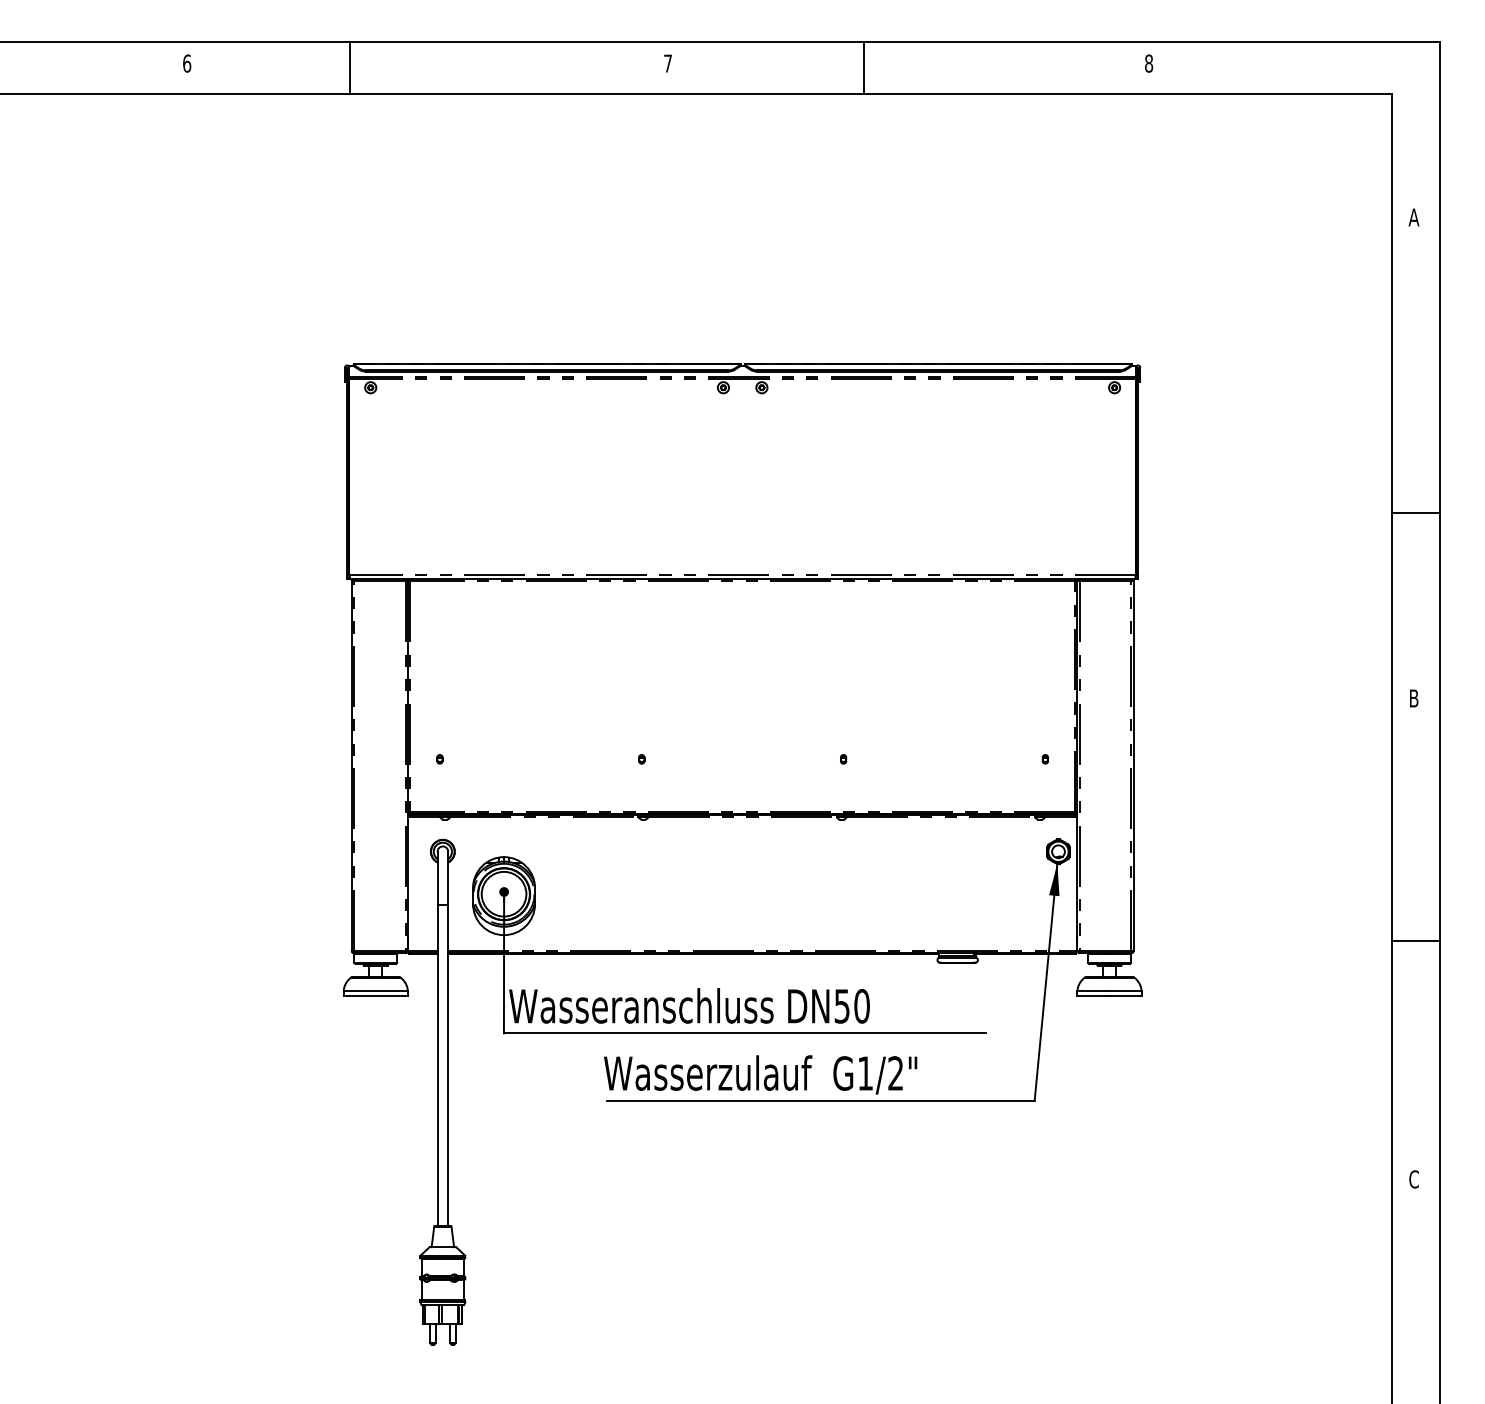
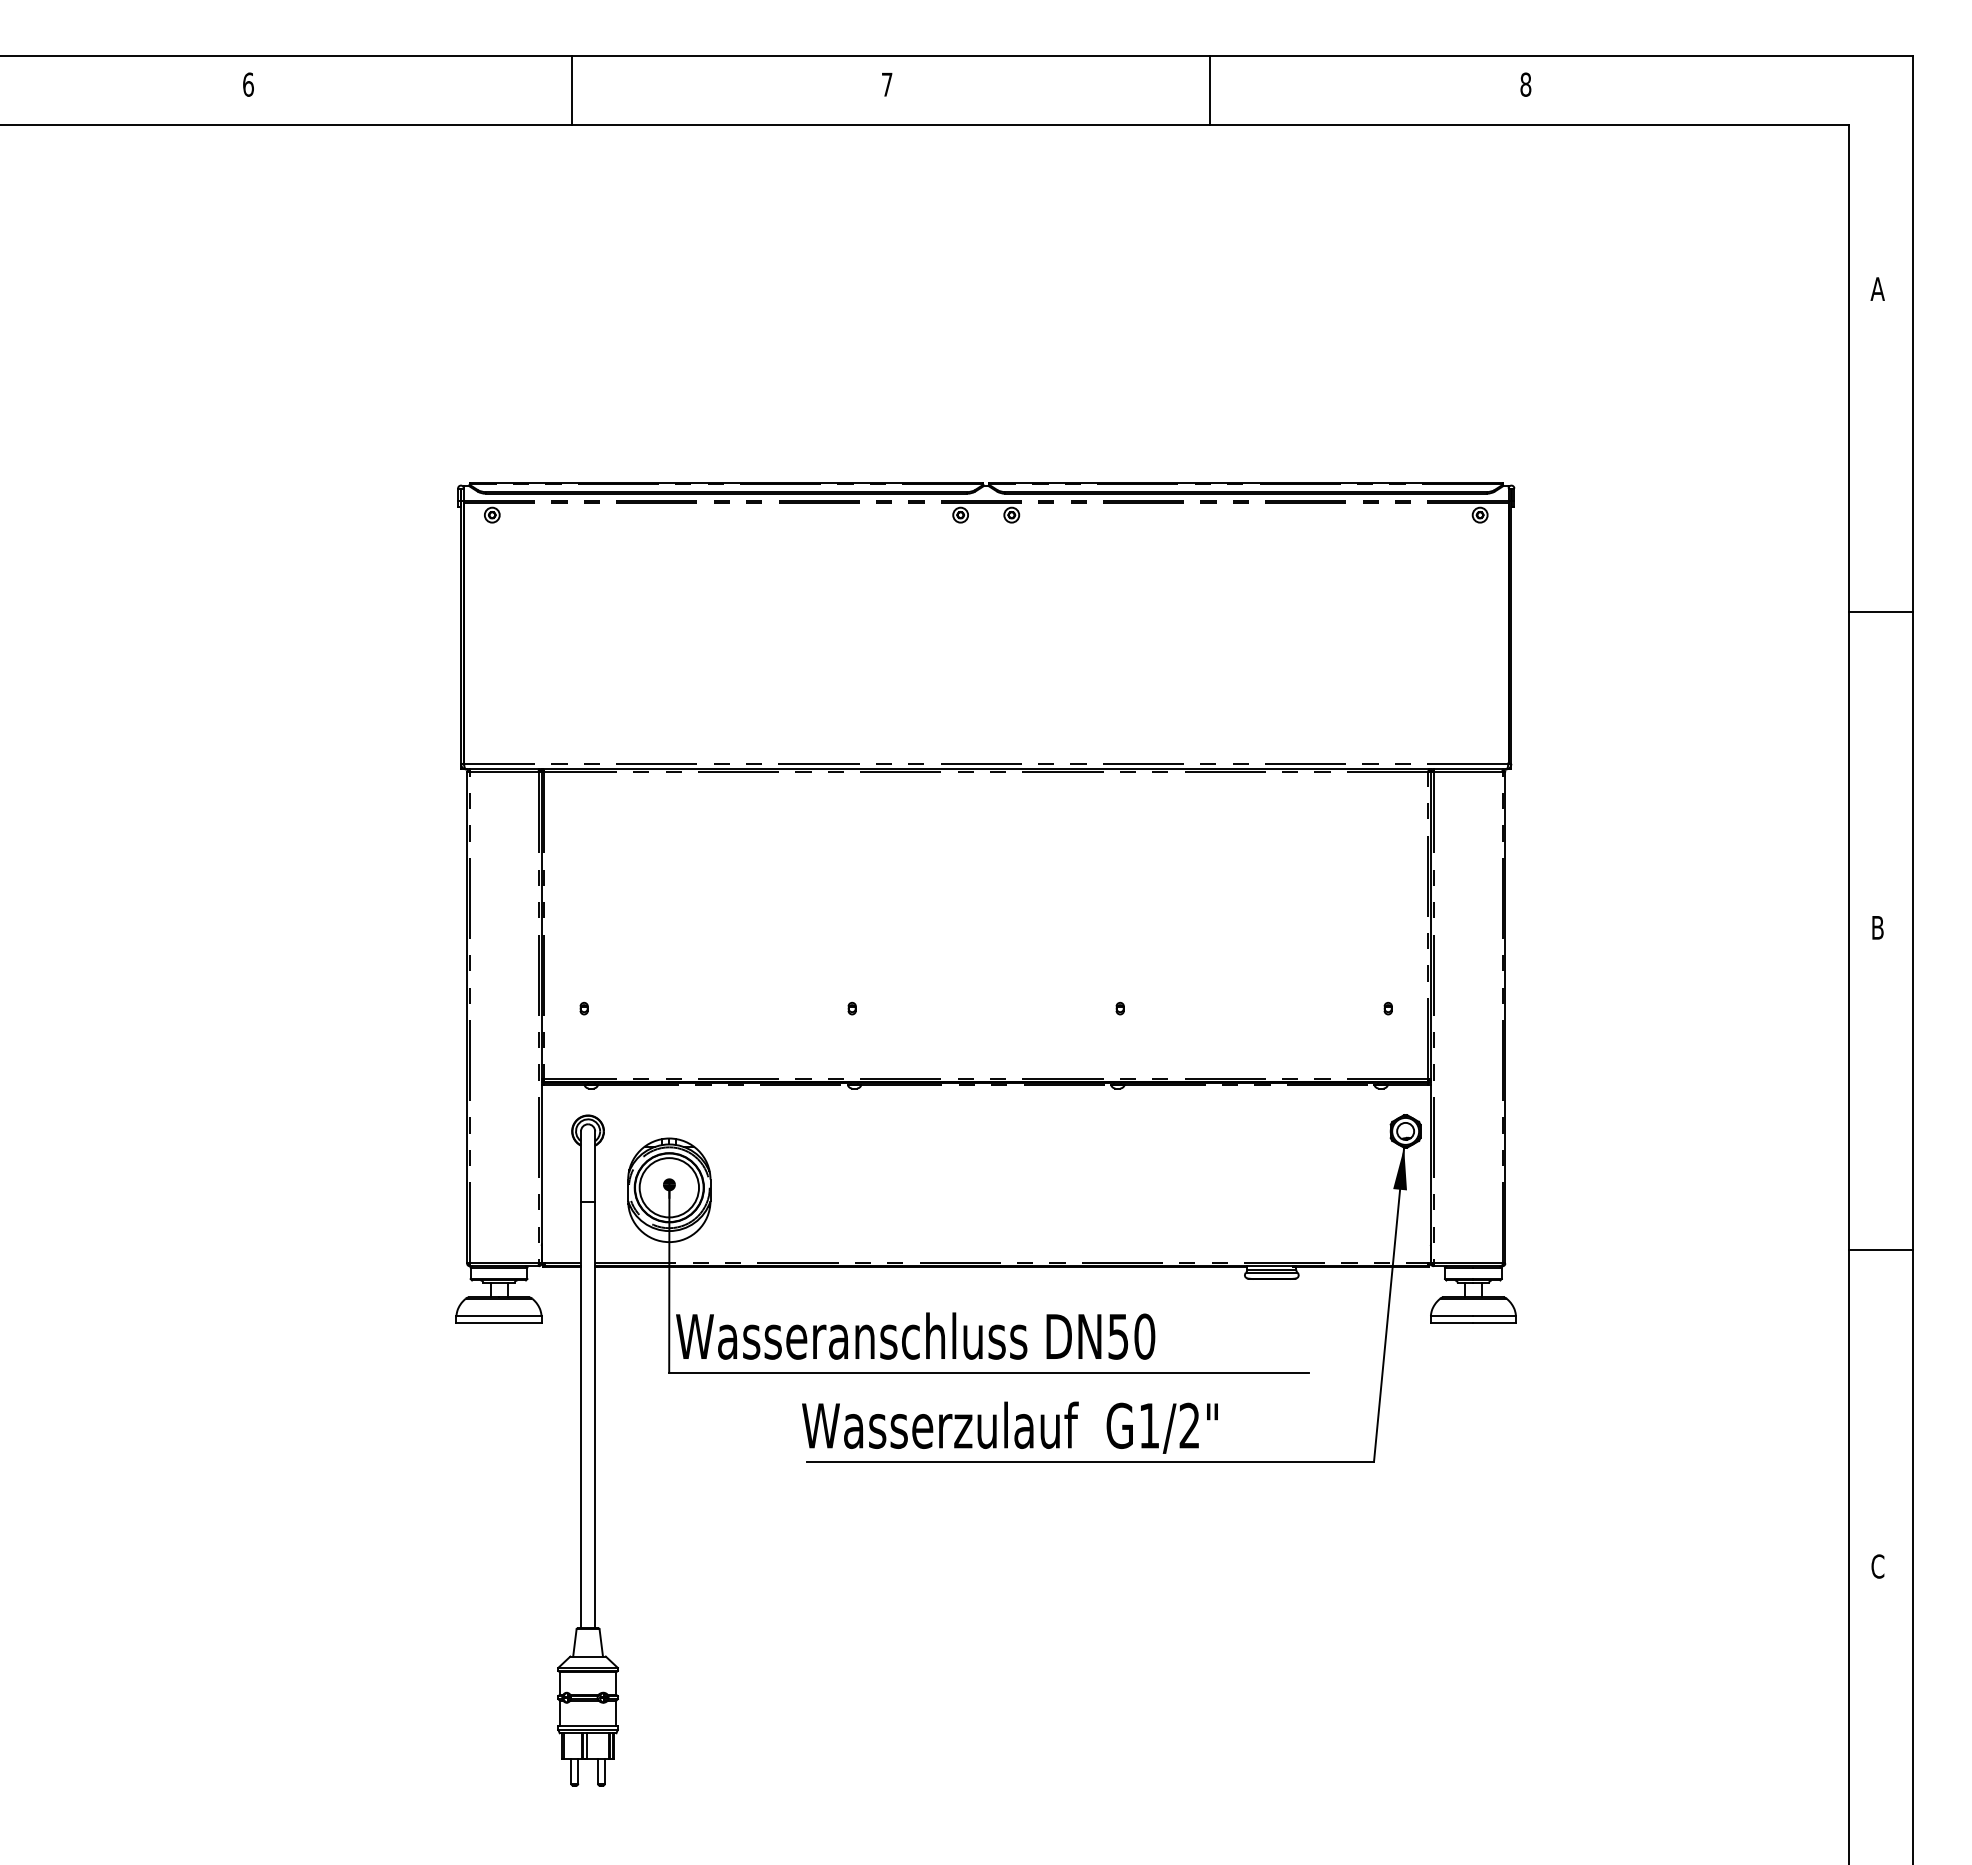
line: (349, 67) -> (571, 90), moved
line: (864, 67) -> (1210, 90), moved
line: (1416, 512) -> (1880, 611), moved

